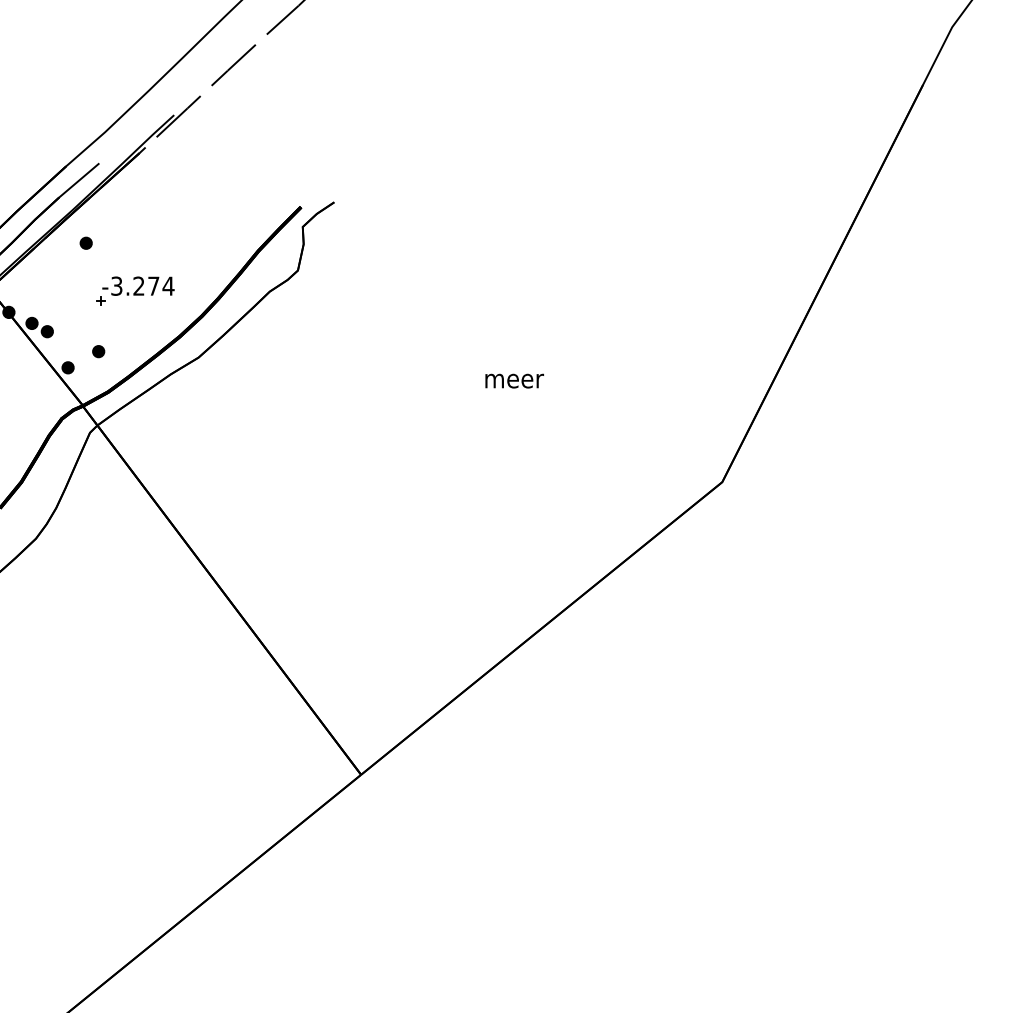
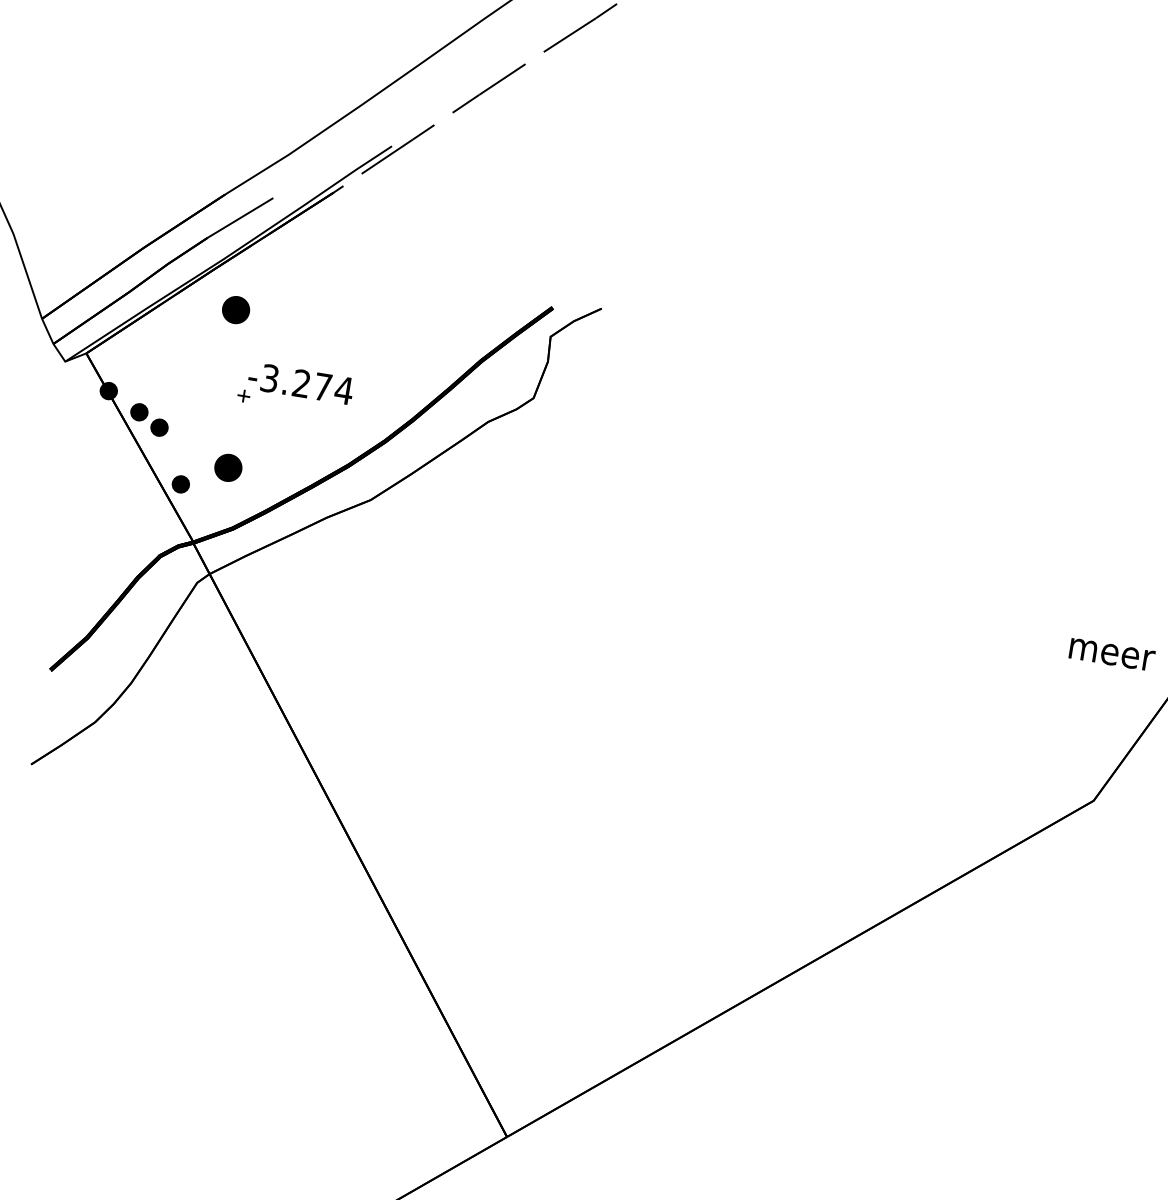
part: (85, 242) -> (235, 308), size x1.6
part: (98, 351) -> (228, 468), size x1.6
text: (514, 380) -> (1111, 653), moved

